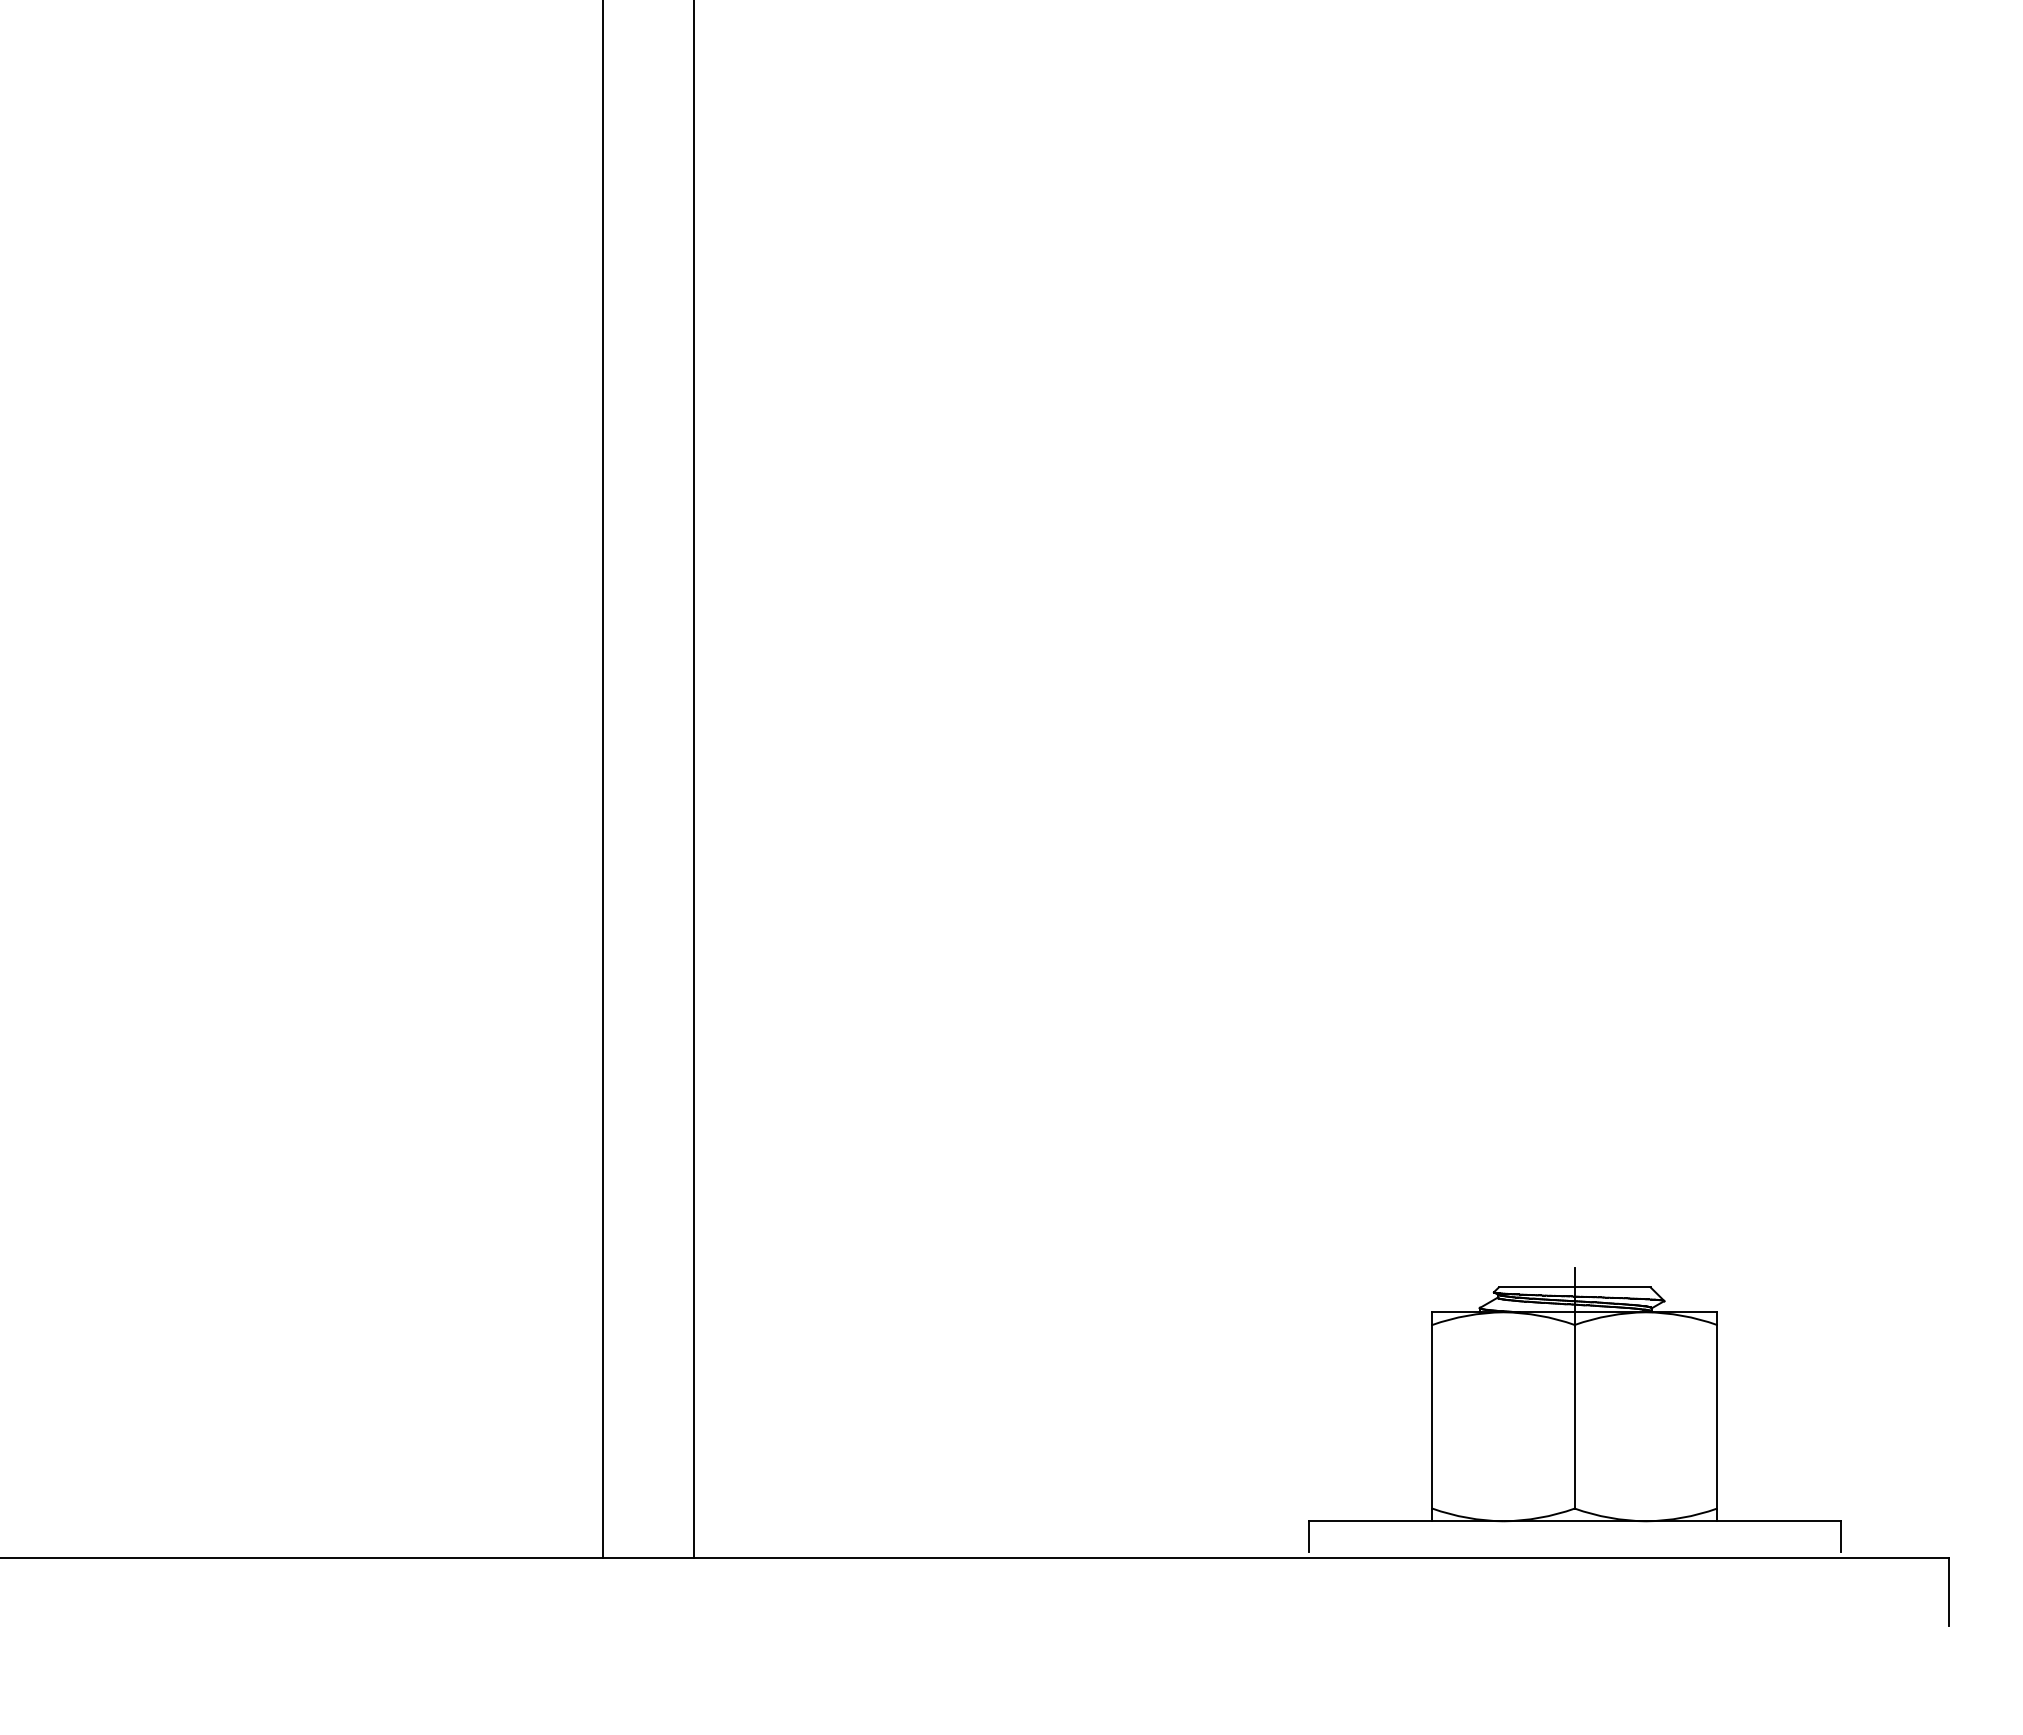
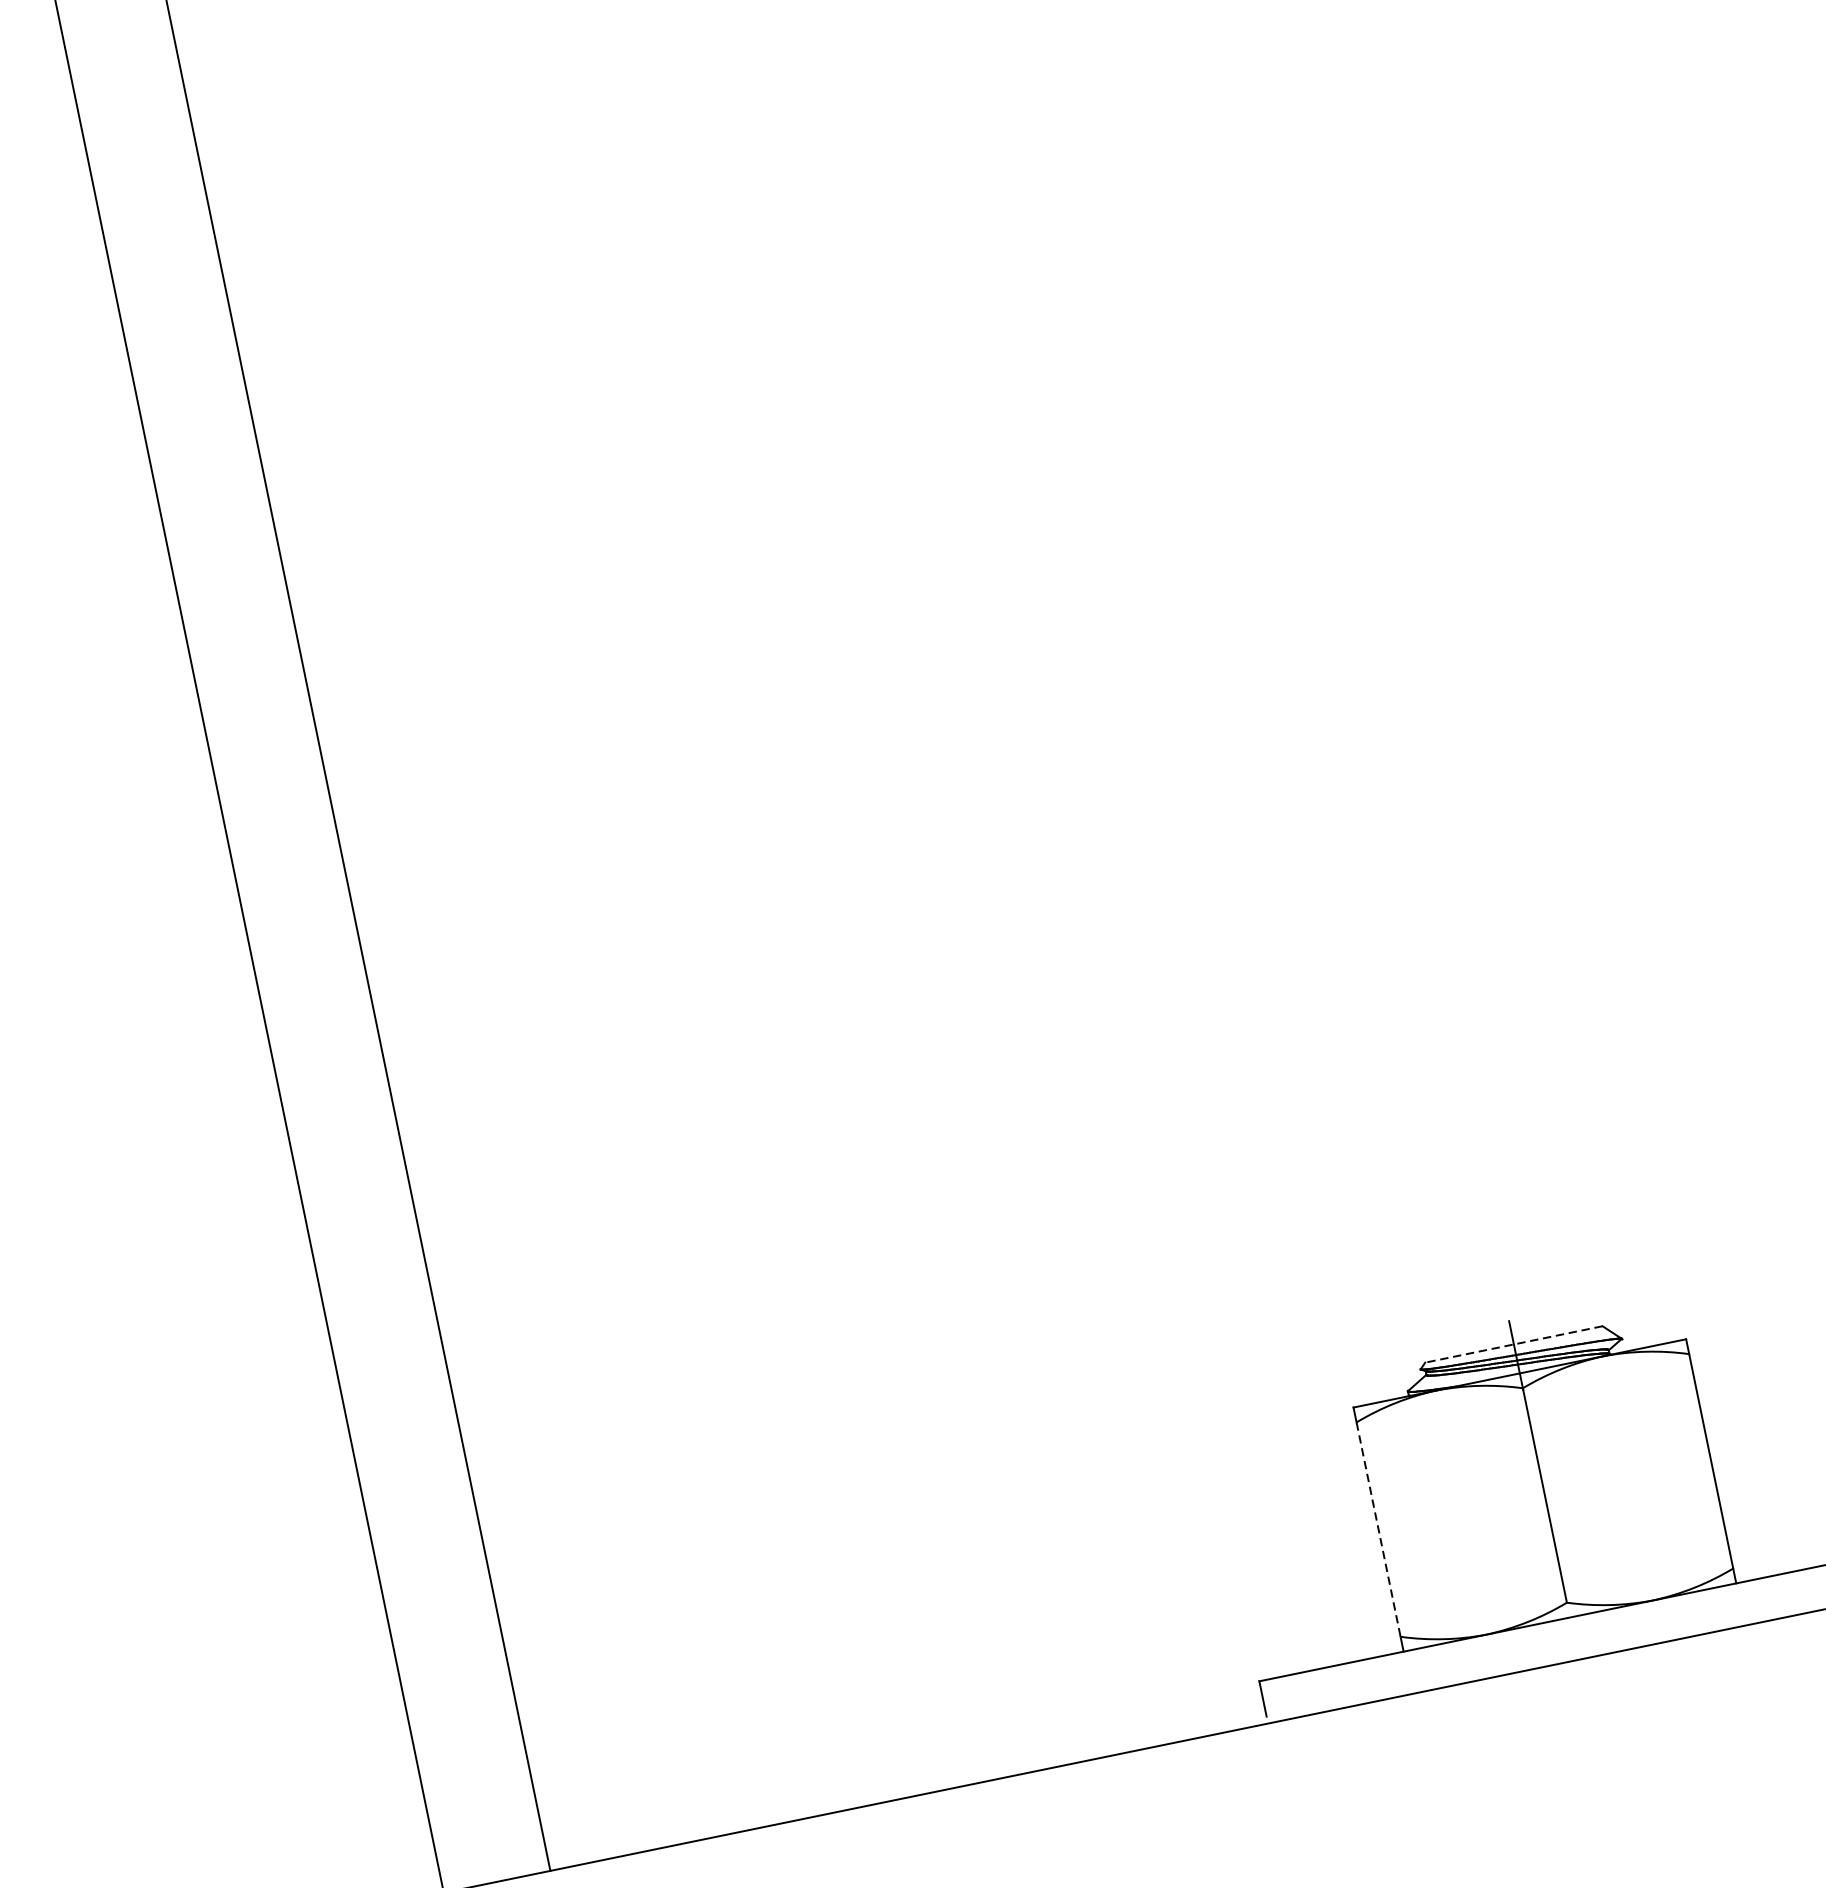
line: (1574, 1287) -> (1513, 1344), solid -> dashed
line: (1432, 1416) -> (1378, 1529), solid -> dashed

